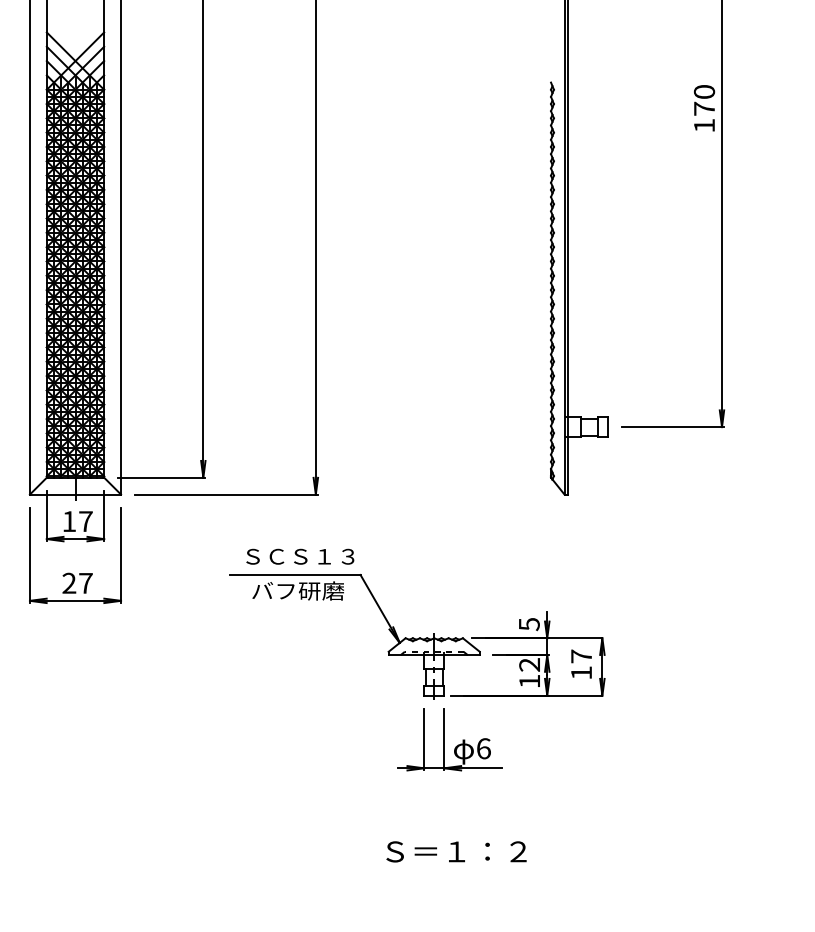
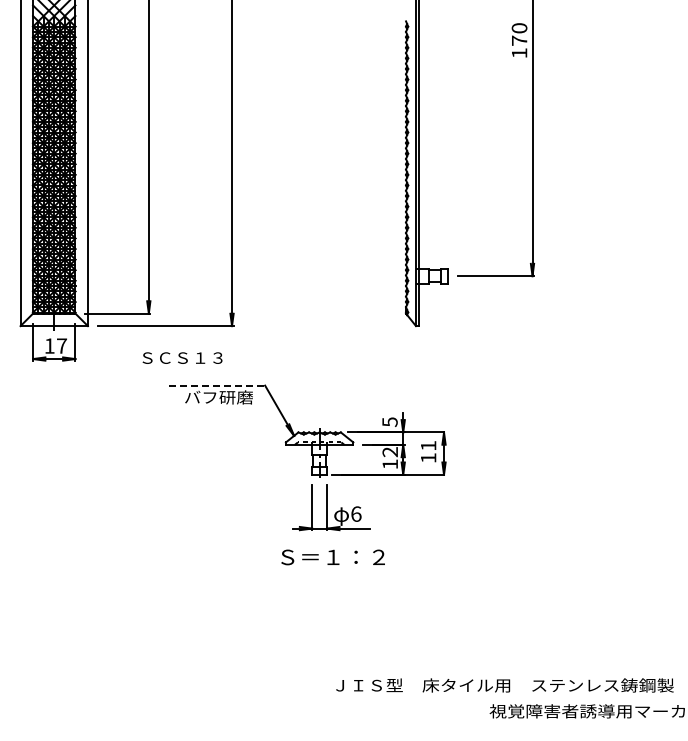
text: (300, 555) -> (182, 357), moved
part: (71, 573) -> (51, 384), removed
line: (296, 574) -> (217, 385), solid -> dashed
text: (581, 655) -> (428, 445), 17 -> 11
text: (455, 851) -> (332, 557), moved

